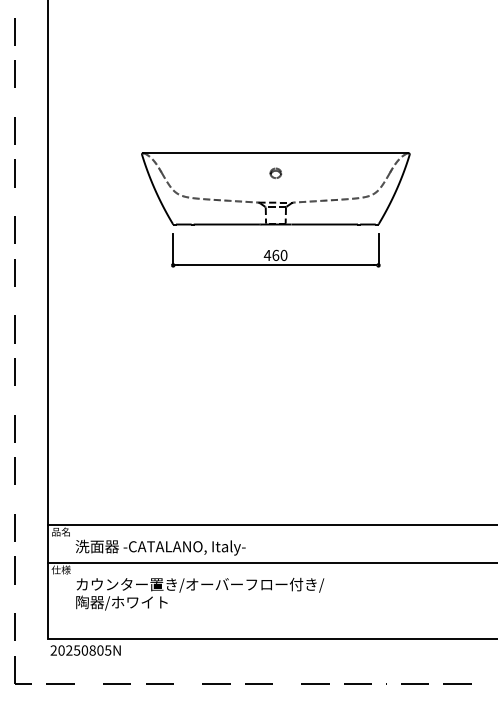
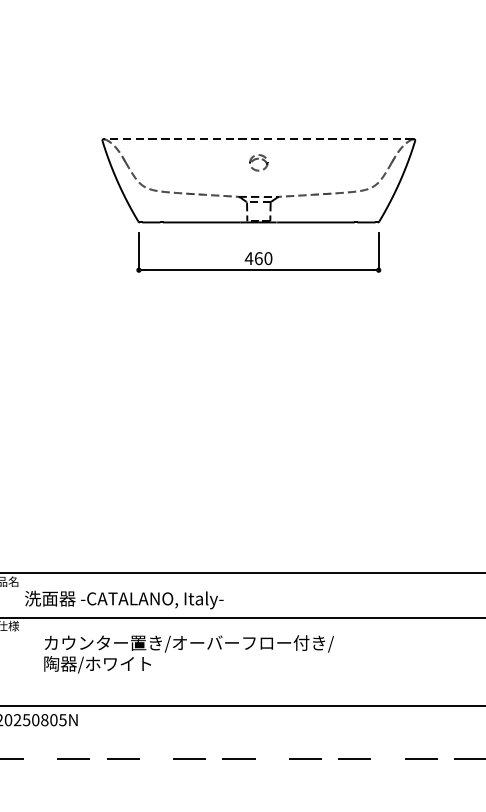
line: (275, 153) -> (258, 139), solid -> dashed
part: (275, 172) -> (258, 161), size x1.4
text: (200, 593) -> (189, 653), moved

